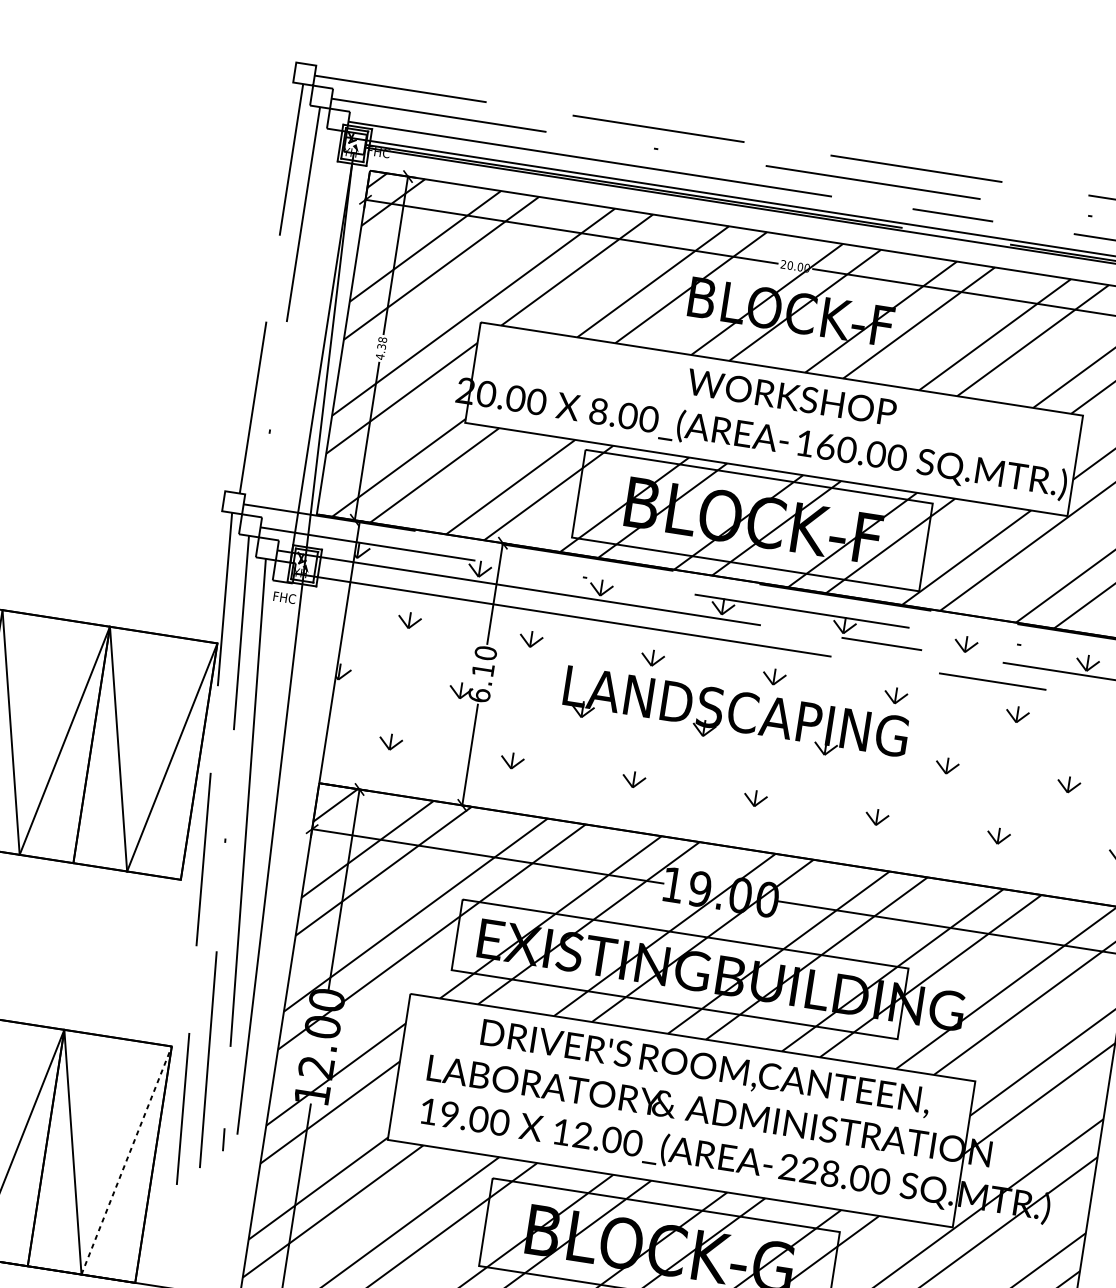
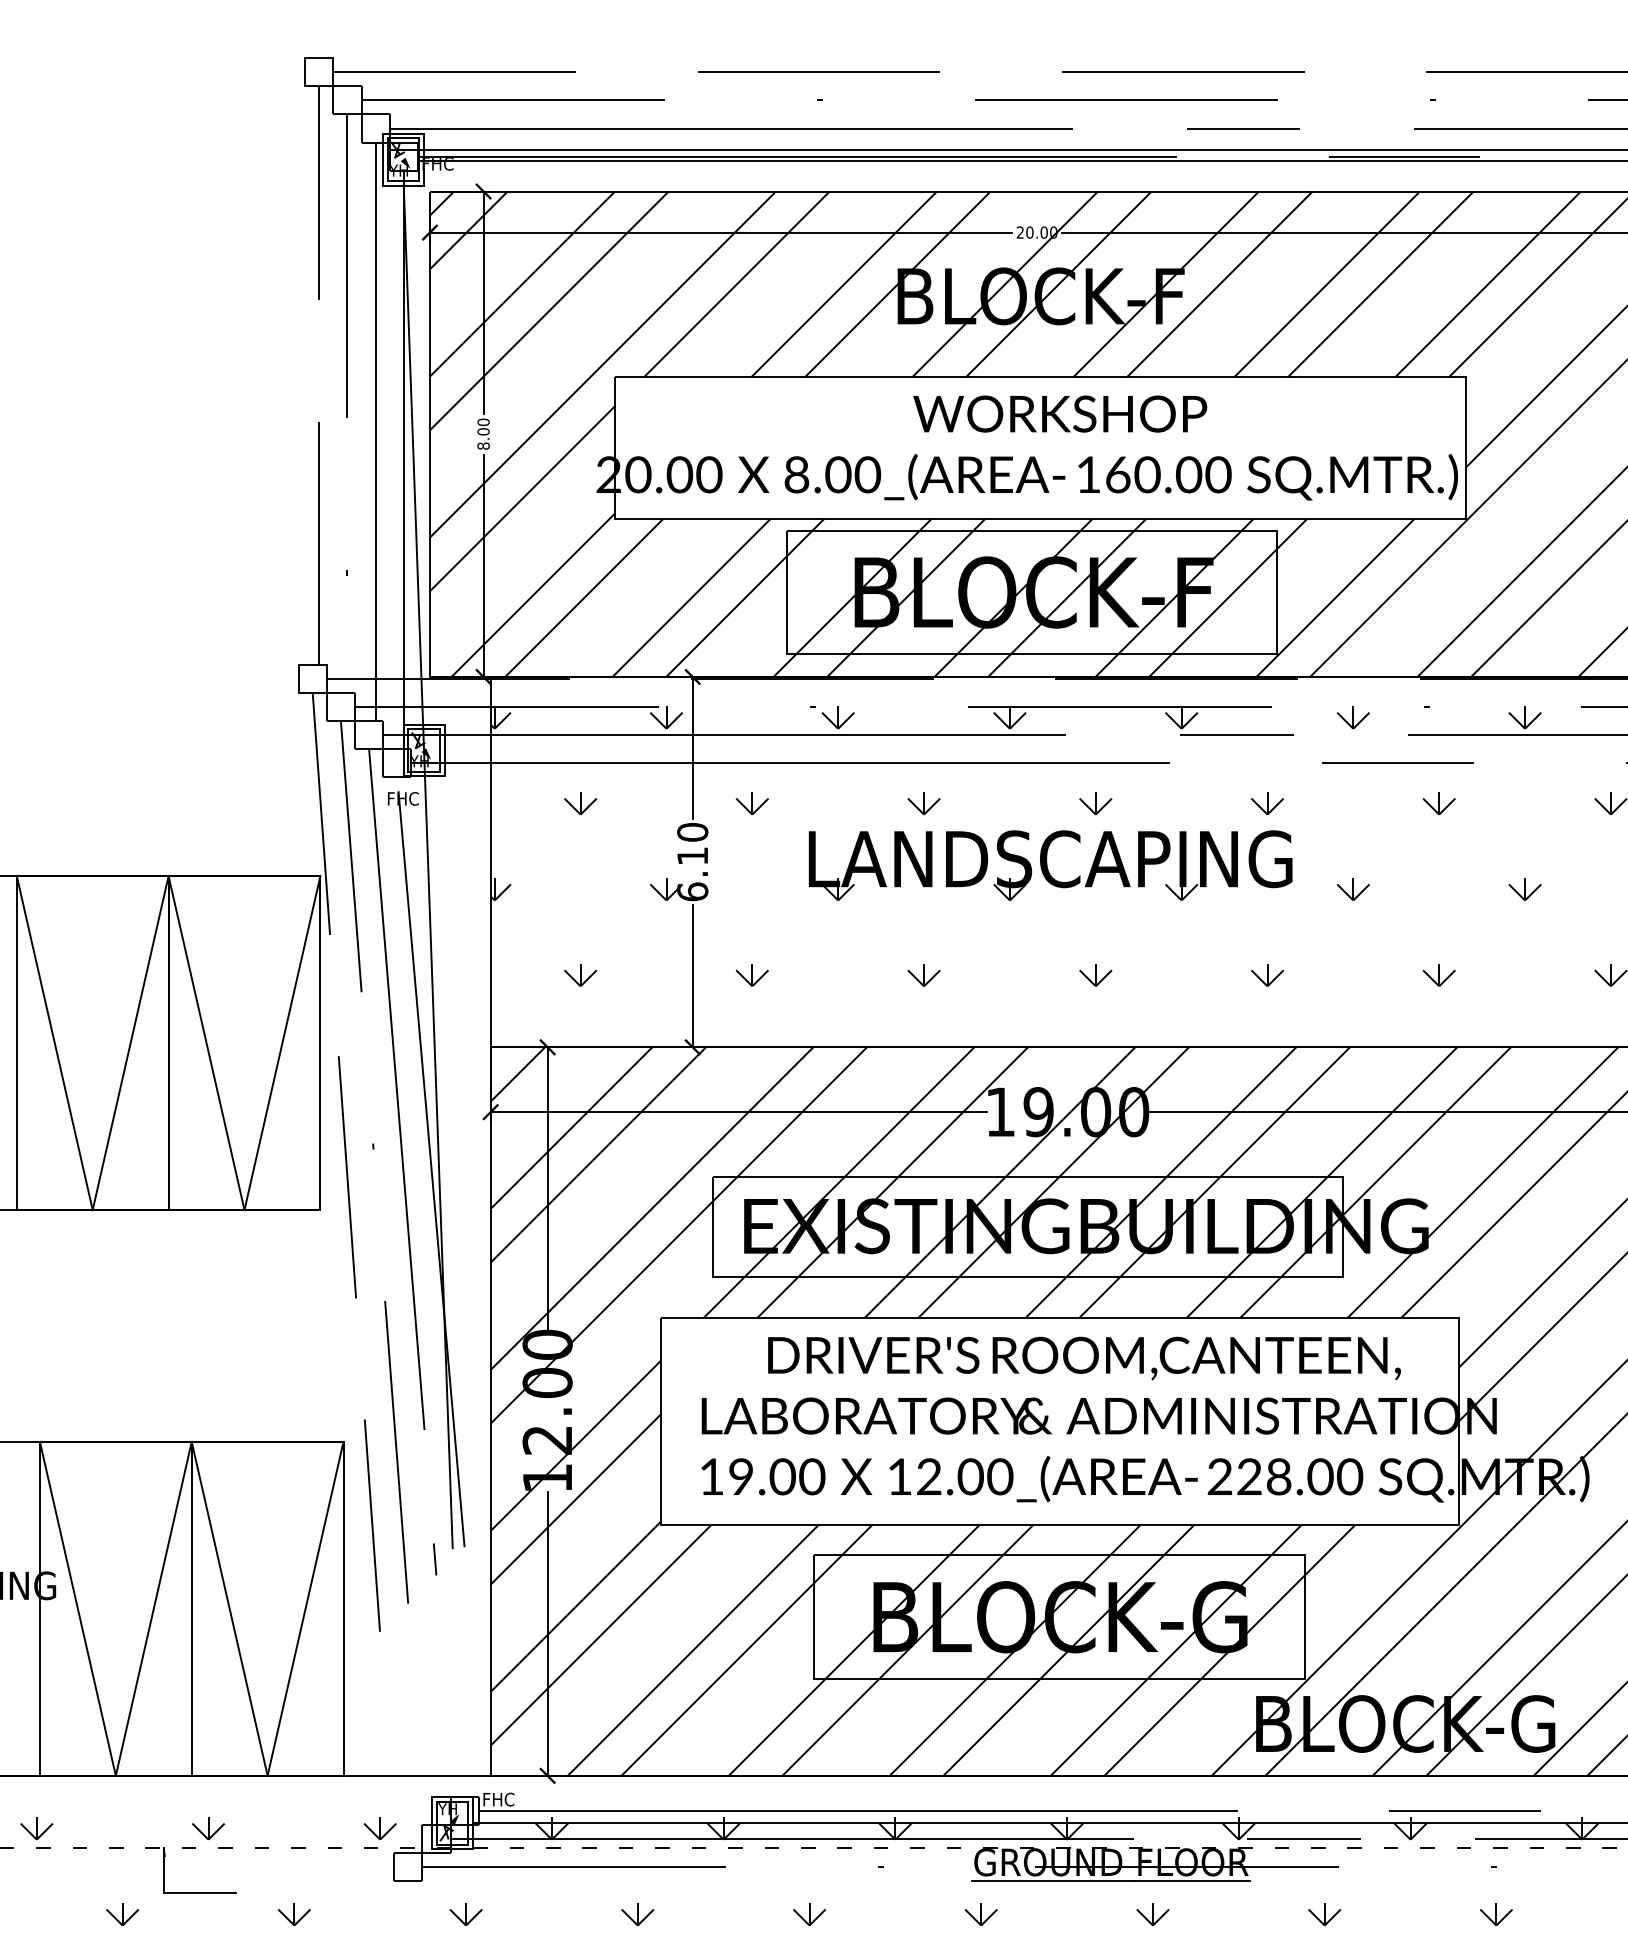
line: (305, 334) -> (375, 431), added
text: (381, 348) -> (483, 434), 4.38 -> 8.00
line: (264, 858) -> (430, 1162), added
line: (126, 1160) -> (305, 1608), dashed -> solid

